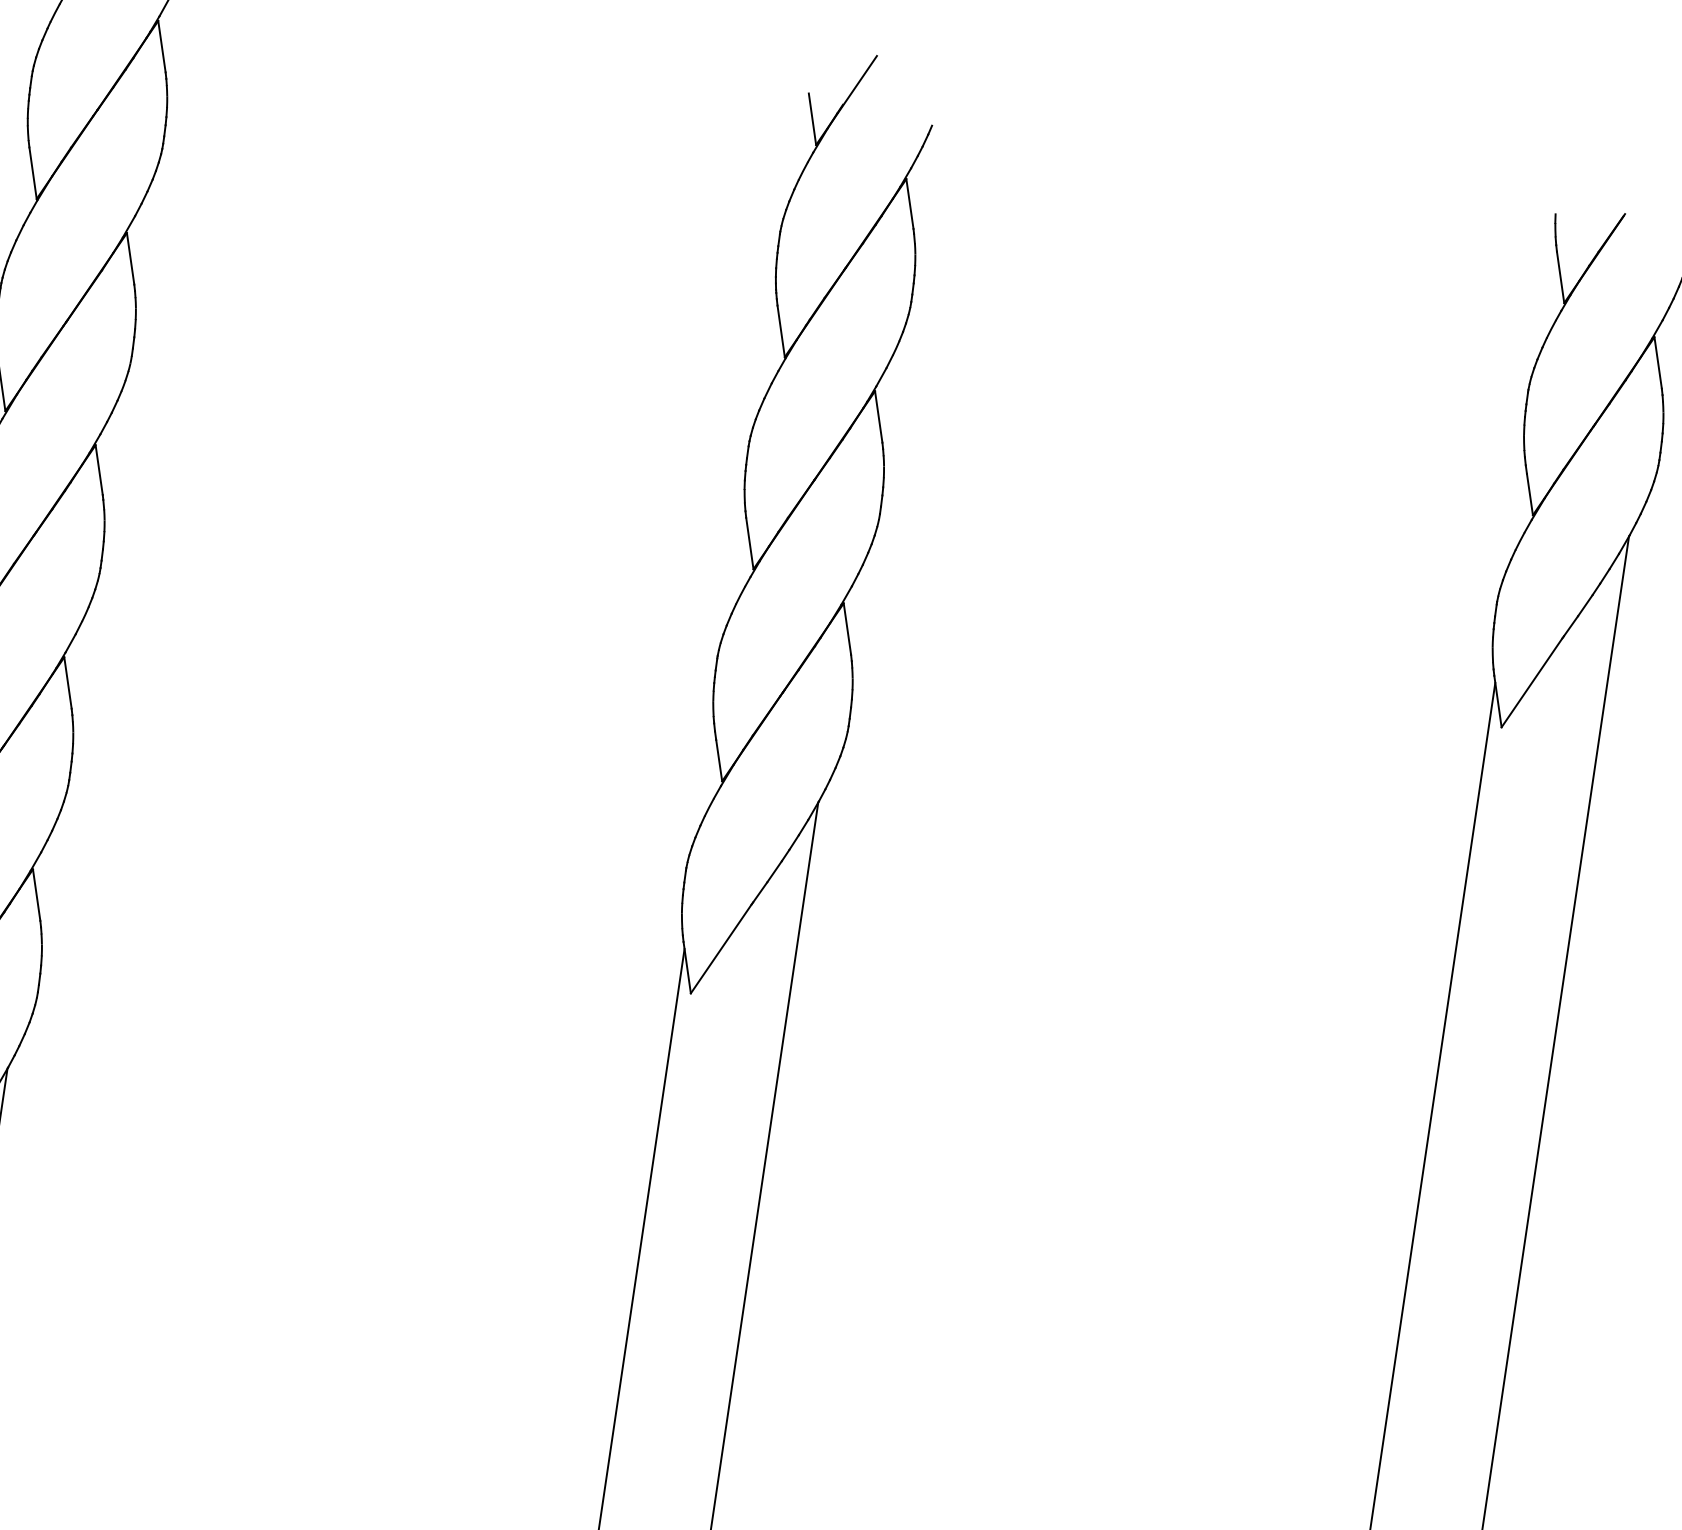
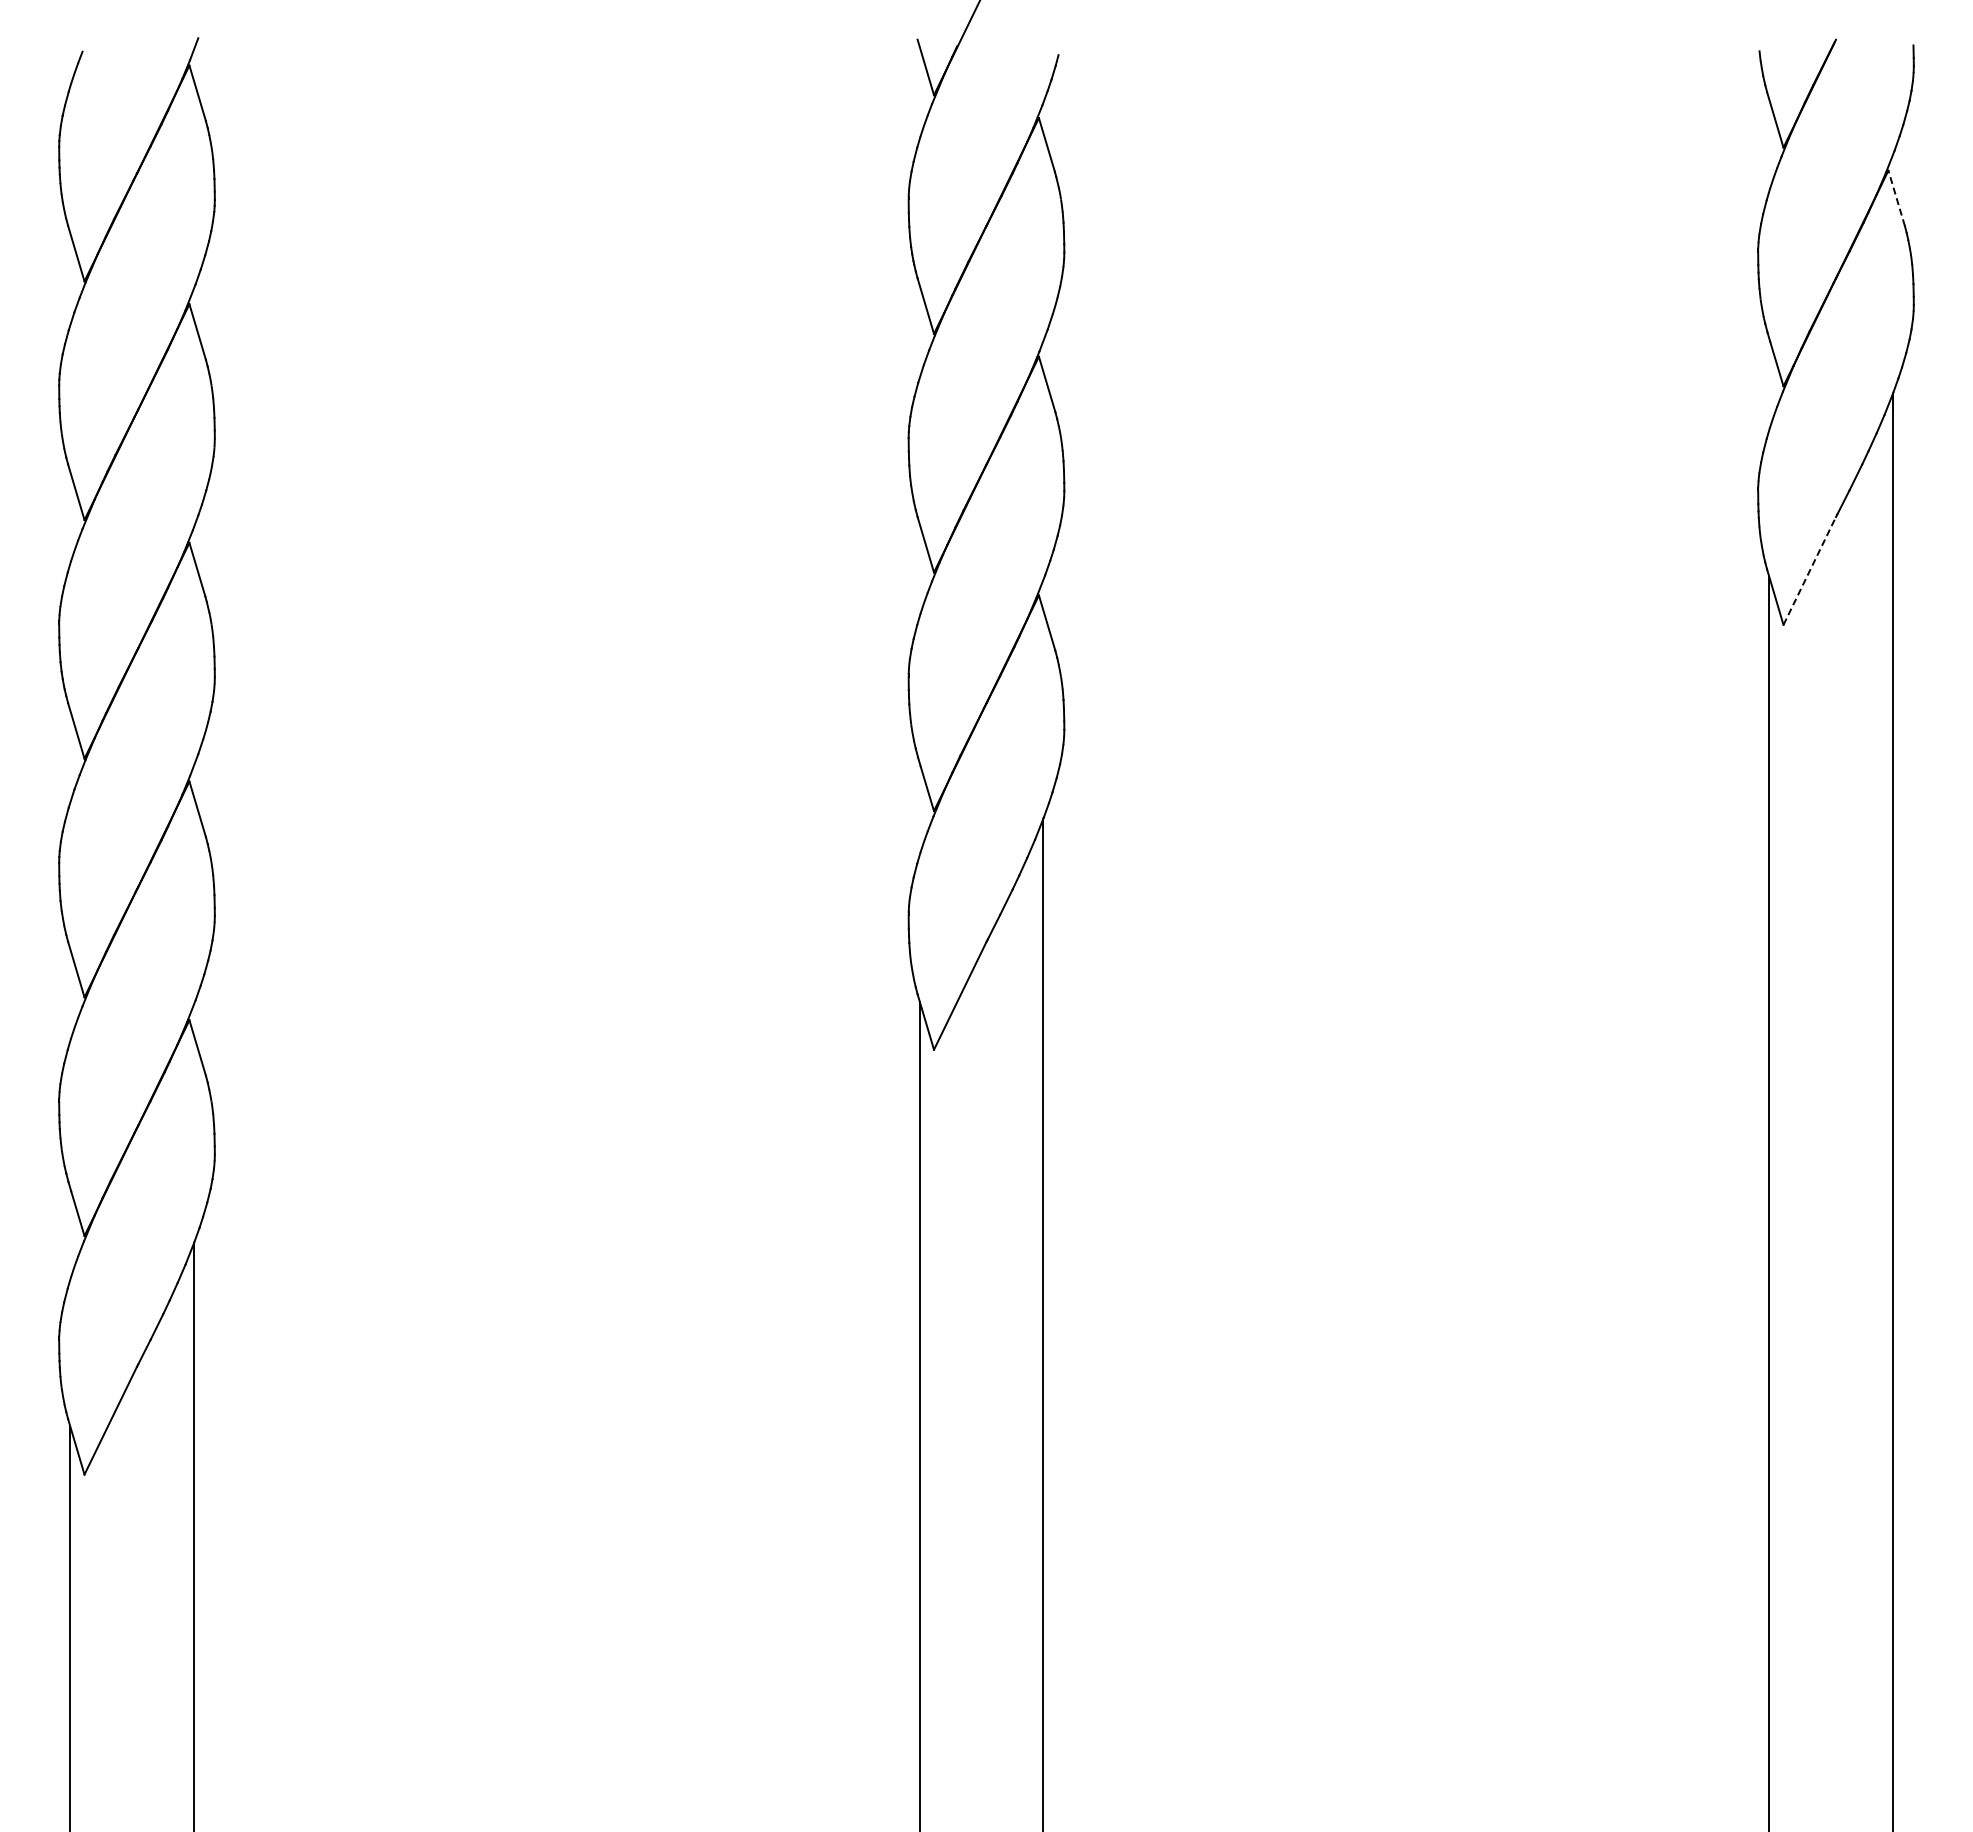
line: (1658, 363) -> (1896, 198), solid -> dashed
line: (1531, 683) -> (1809, 571), solid -> dashed

